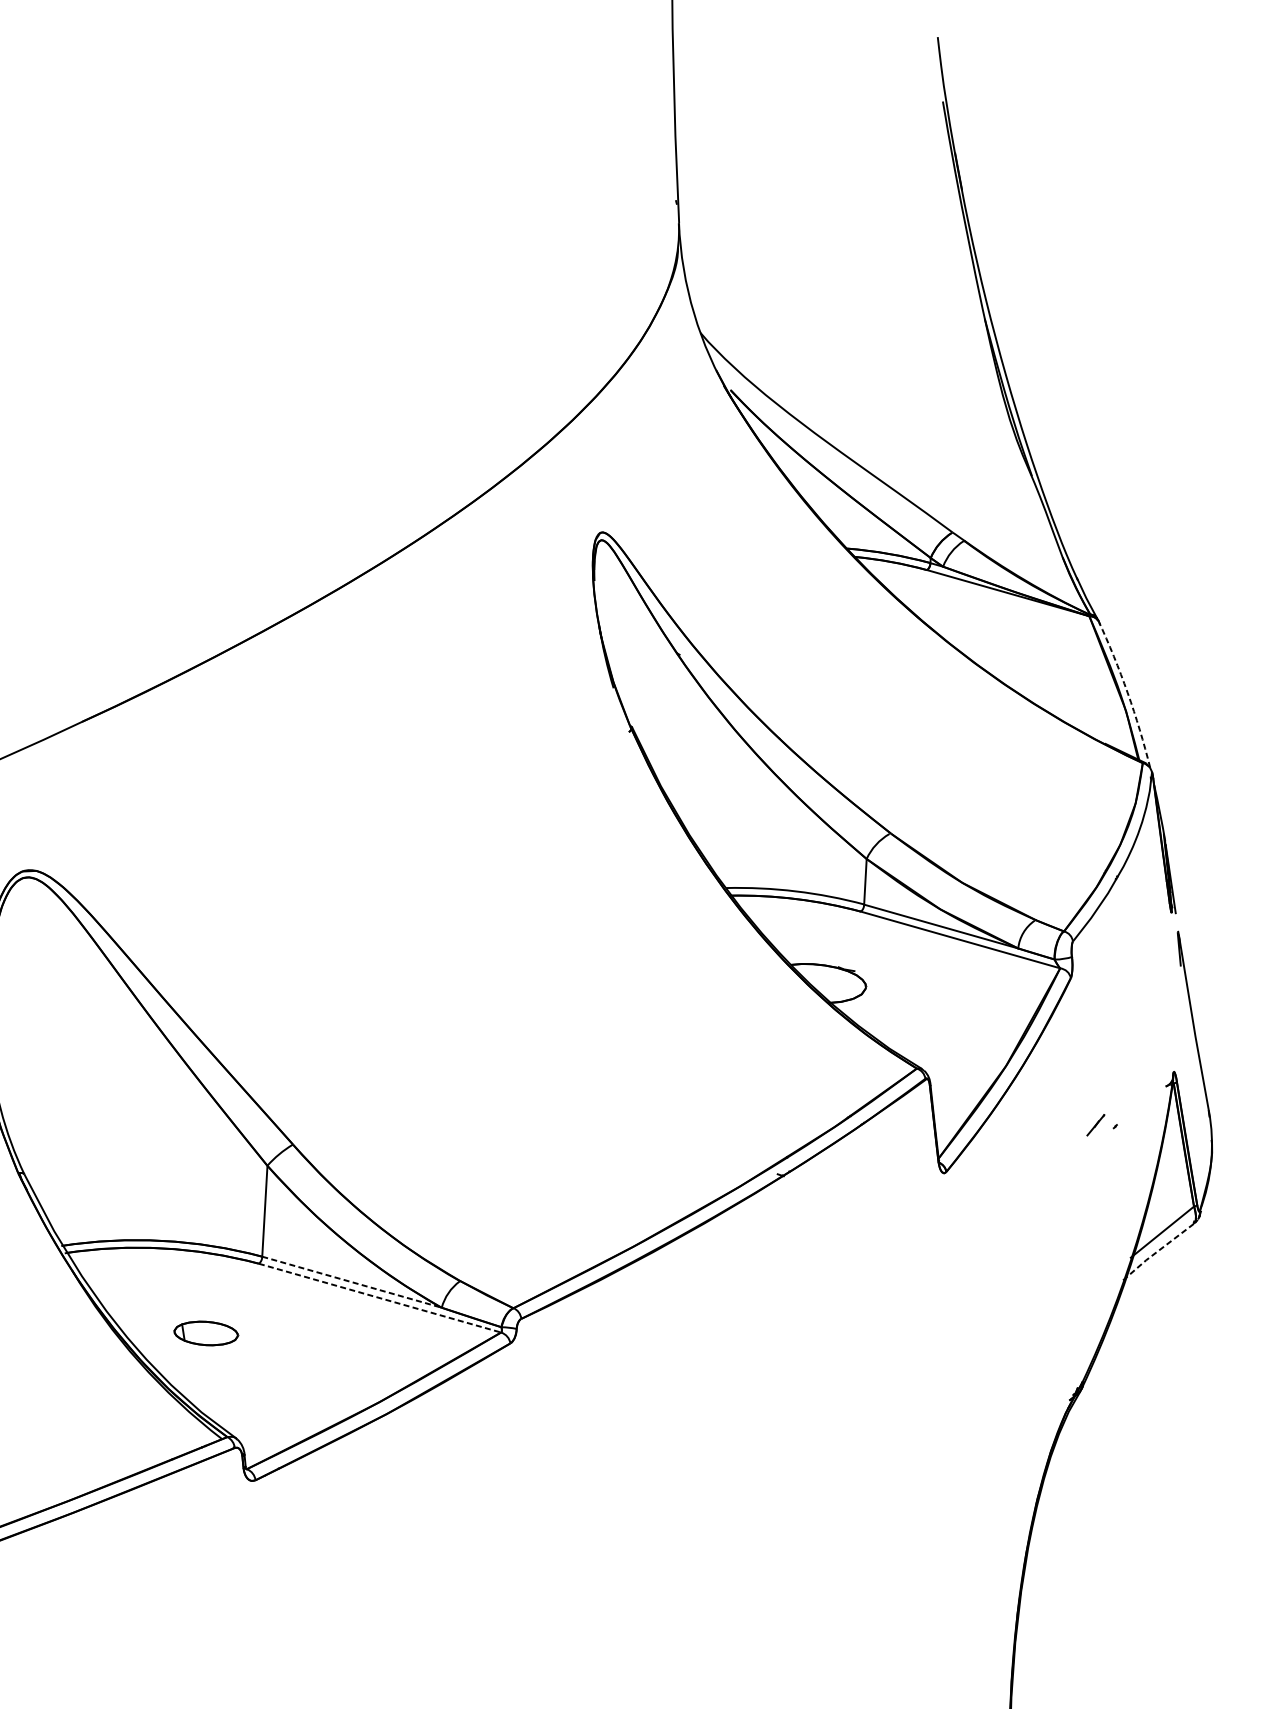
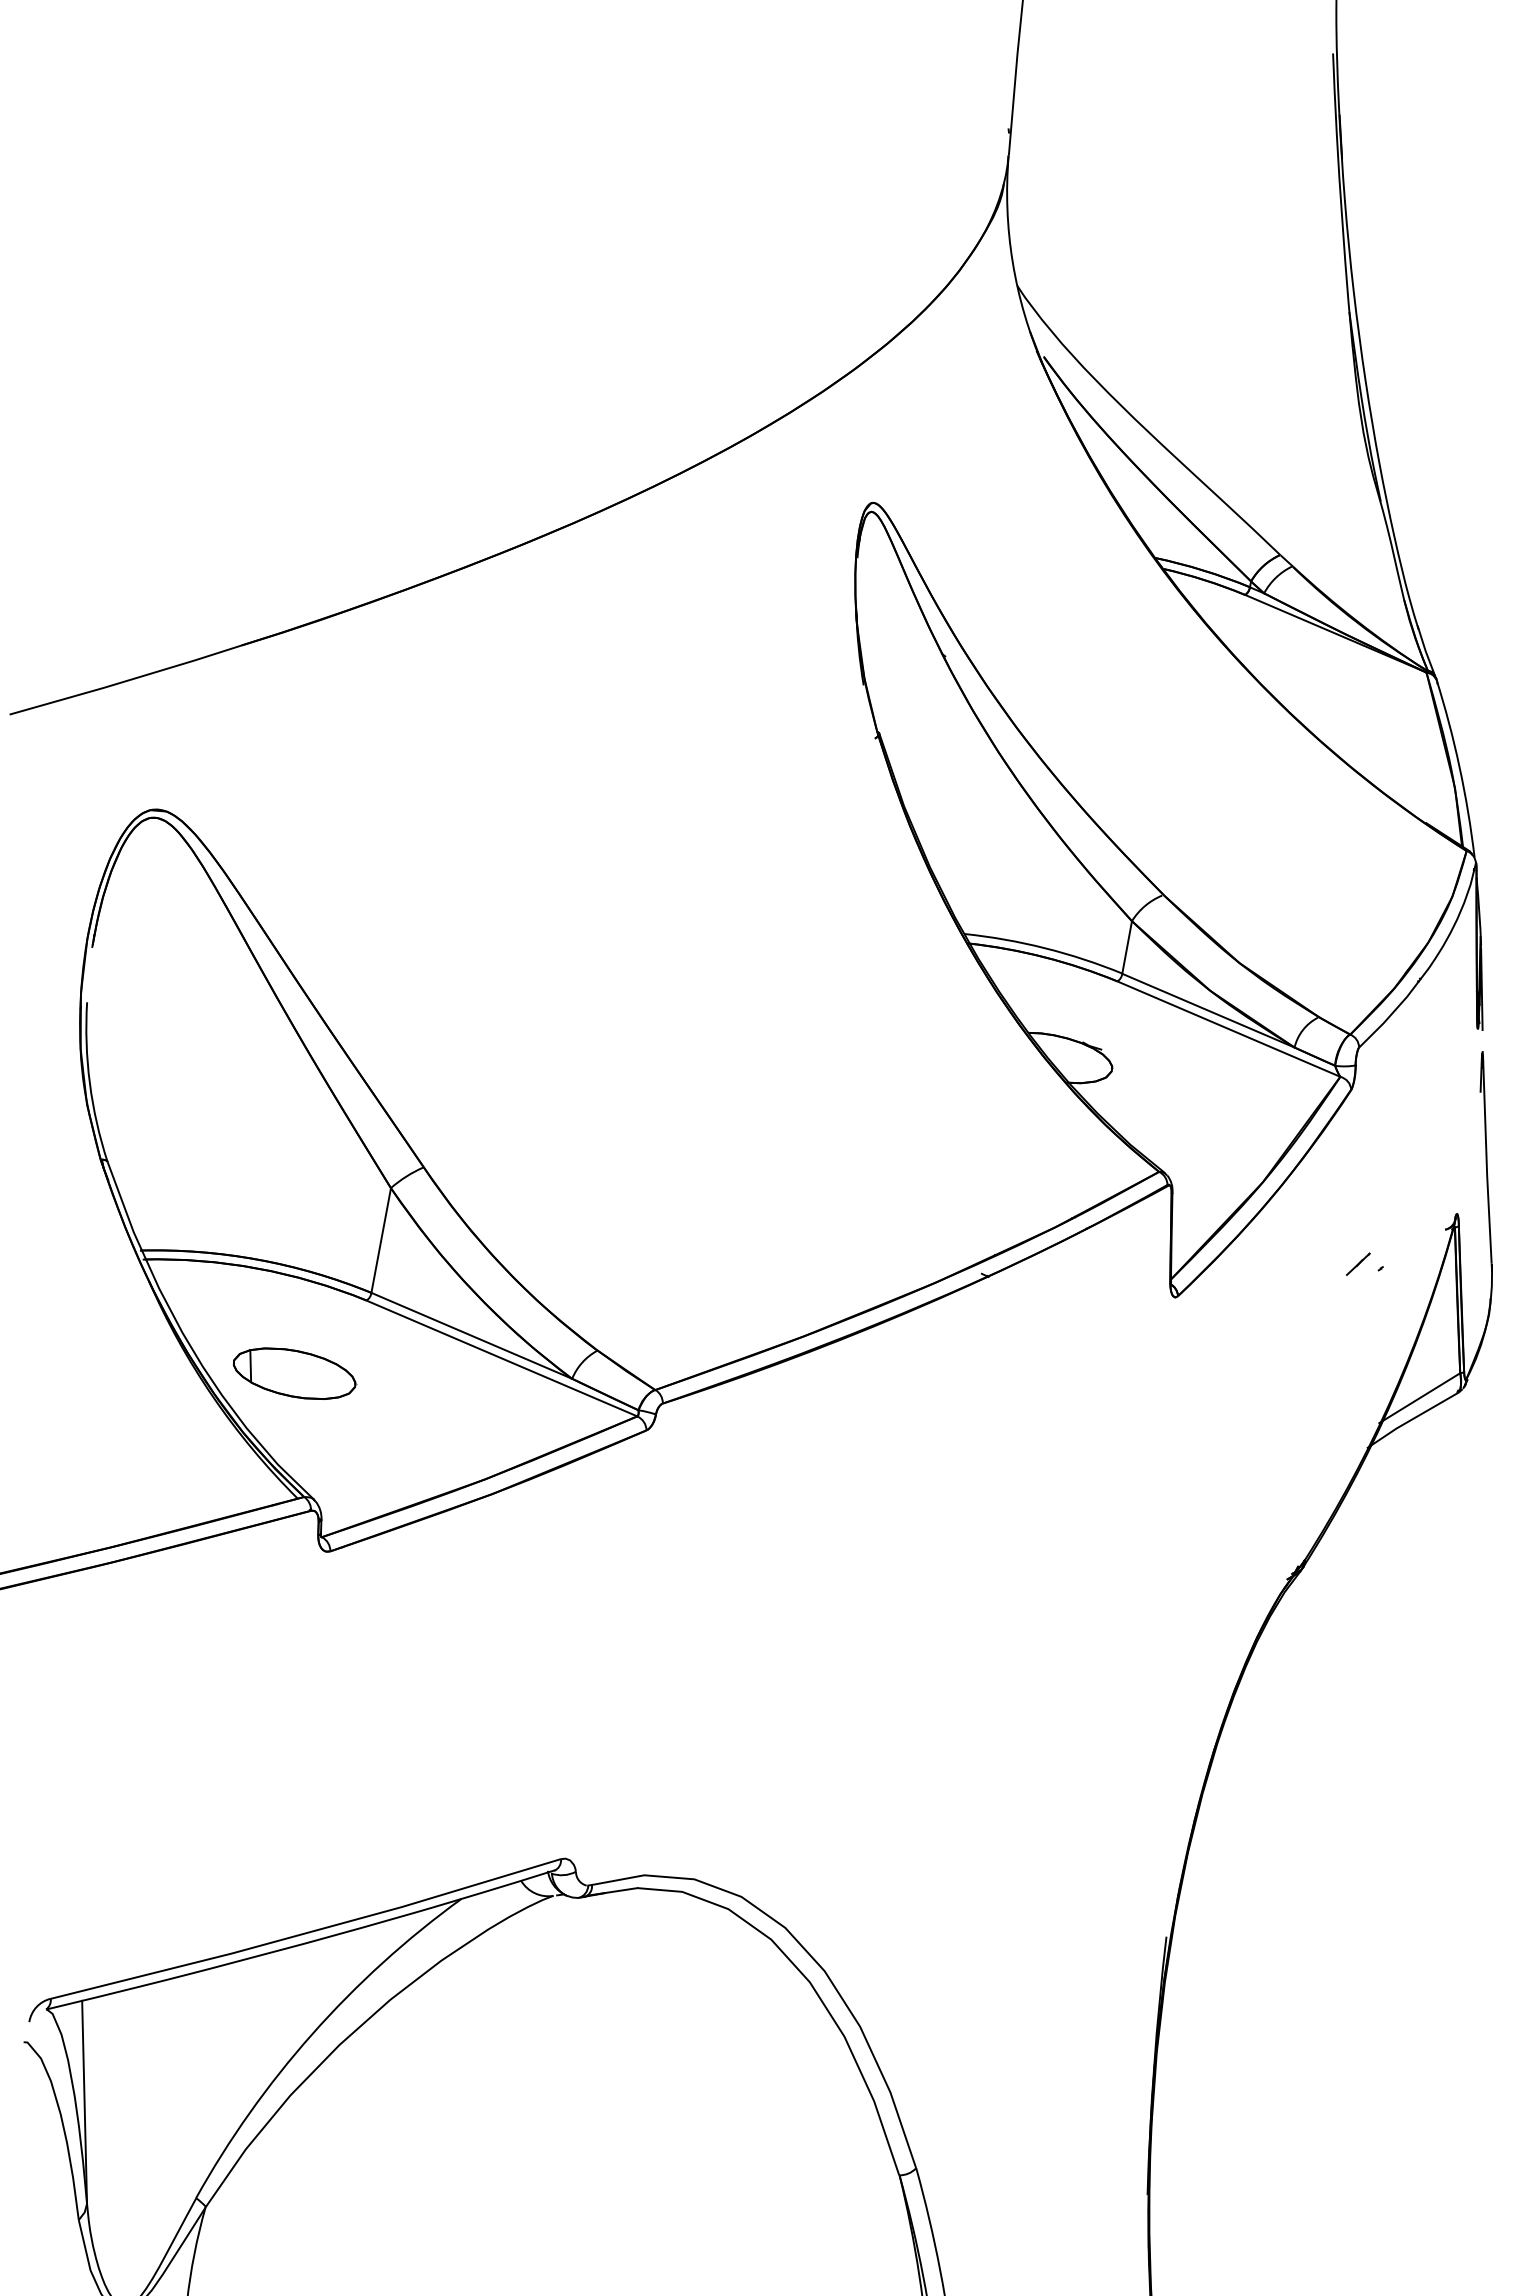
arc: (1127, 693) -> (1459, 767), dashed -> solid
line: (1158, 1250) -> (1412, 1419), dashed -> solid
line: (352, 1282) -> (472, 1336), dashed -> solid
line: (380, 1298) -> (502, 1358), dashed -> solid
part: (206, 1333) -> (295, 1373), size x1.67

